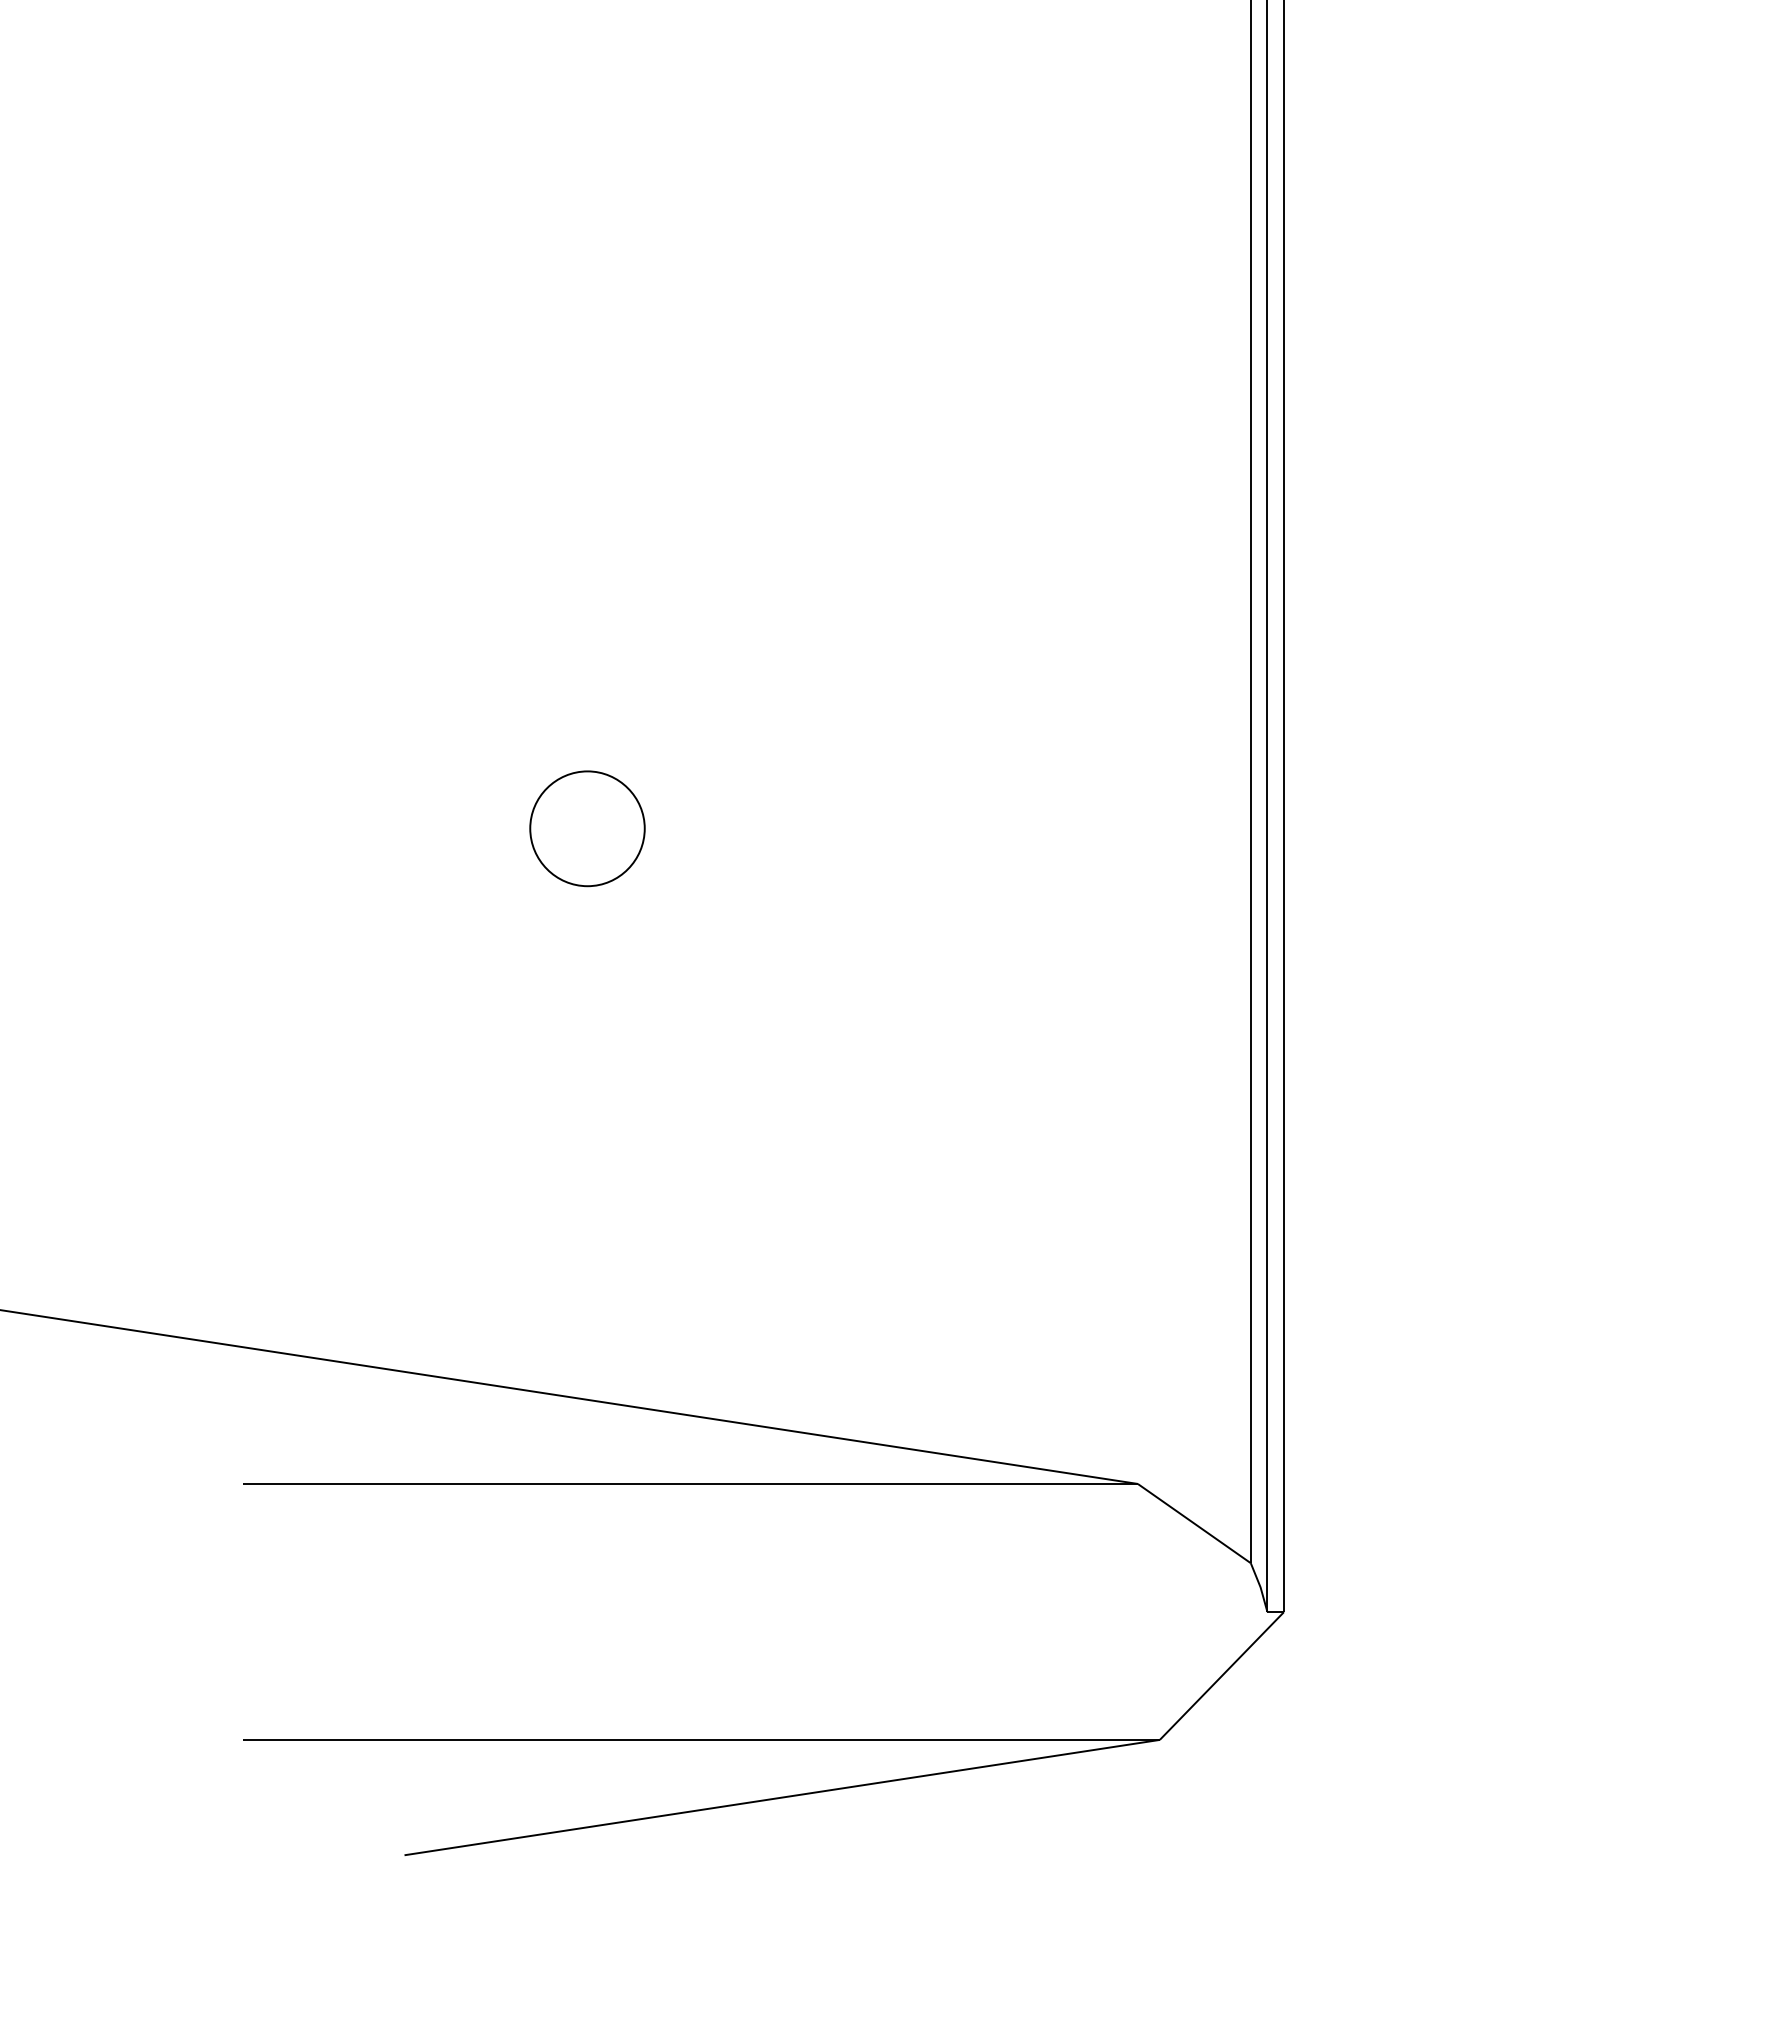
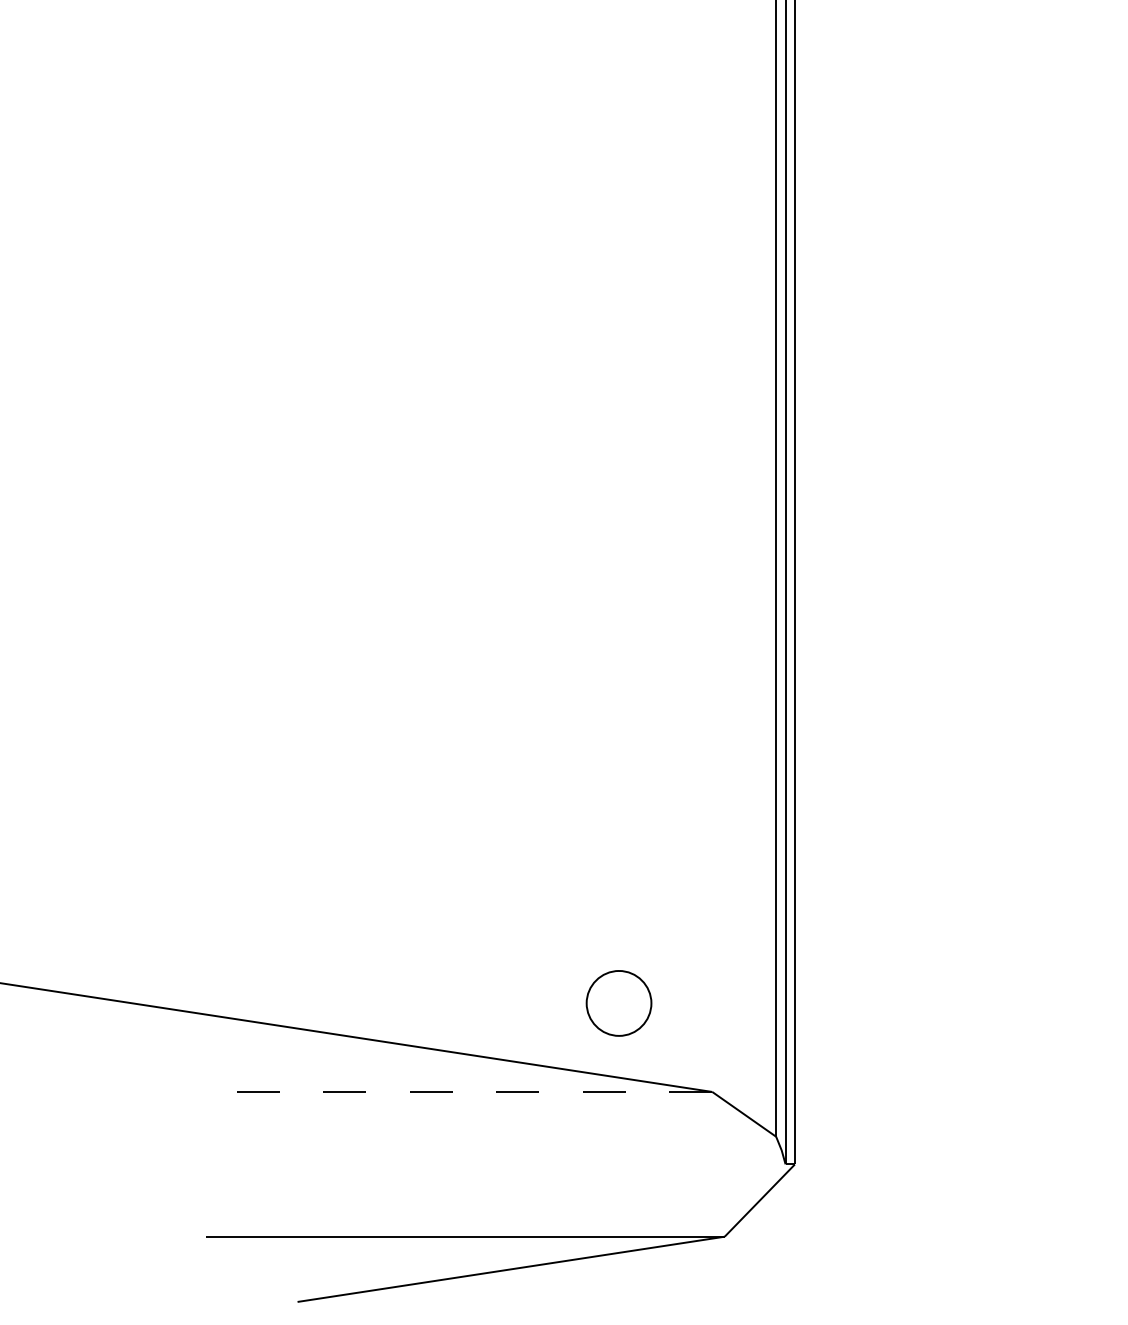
part: (586, 828) -> (618, 1003), moved
line: (689, 1483) -> (458, 1091), solid -> dashed

